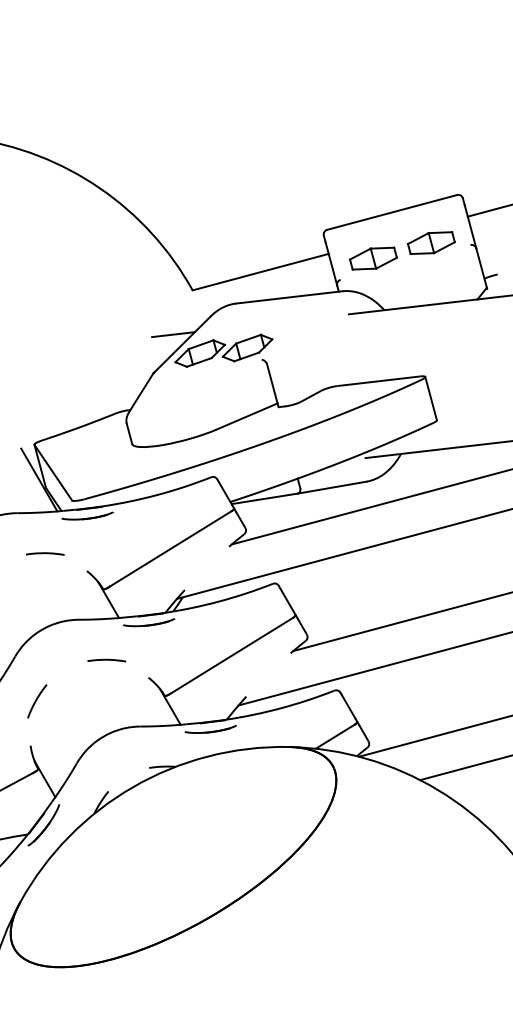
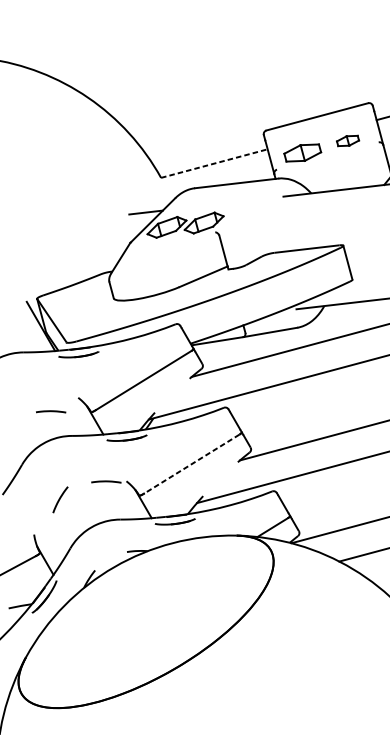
part: (430, 243) -> (347, 141), size x0.6
line: (261, 272) -> (215, 163), solid -> dashed
line: (45, 553) -> (51, 411), moved
line: (231, 655) -> (191, 463), solid -> dashed
curve: (106, 660) -> (106, 481), moved
curve: (37, 700) -> (60, 499), moved

